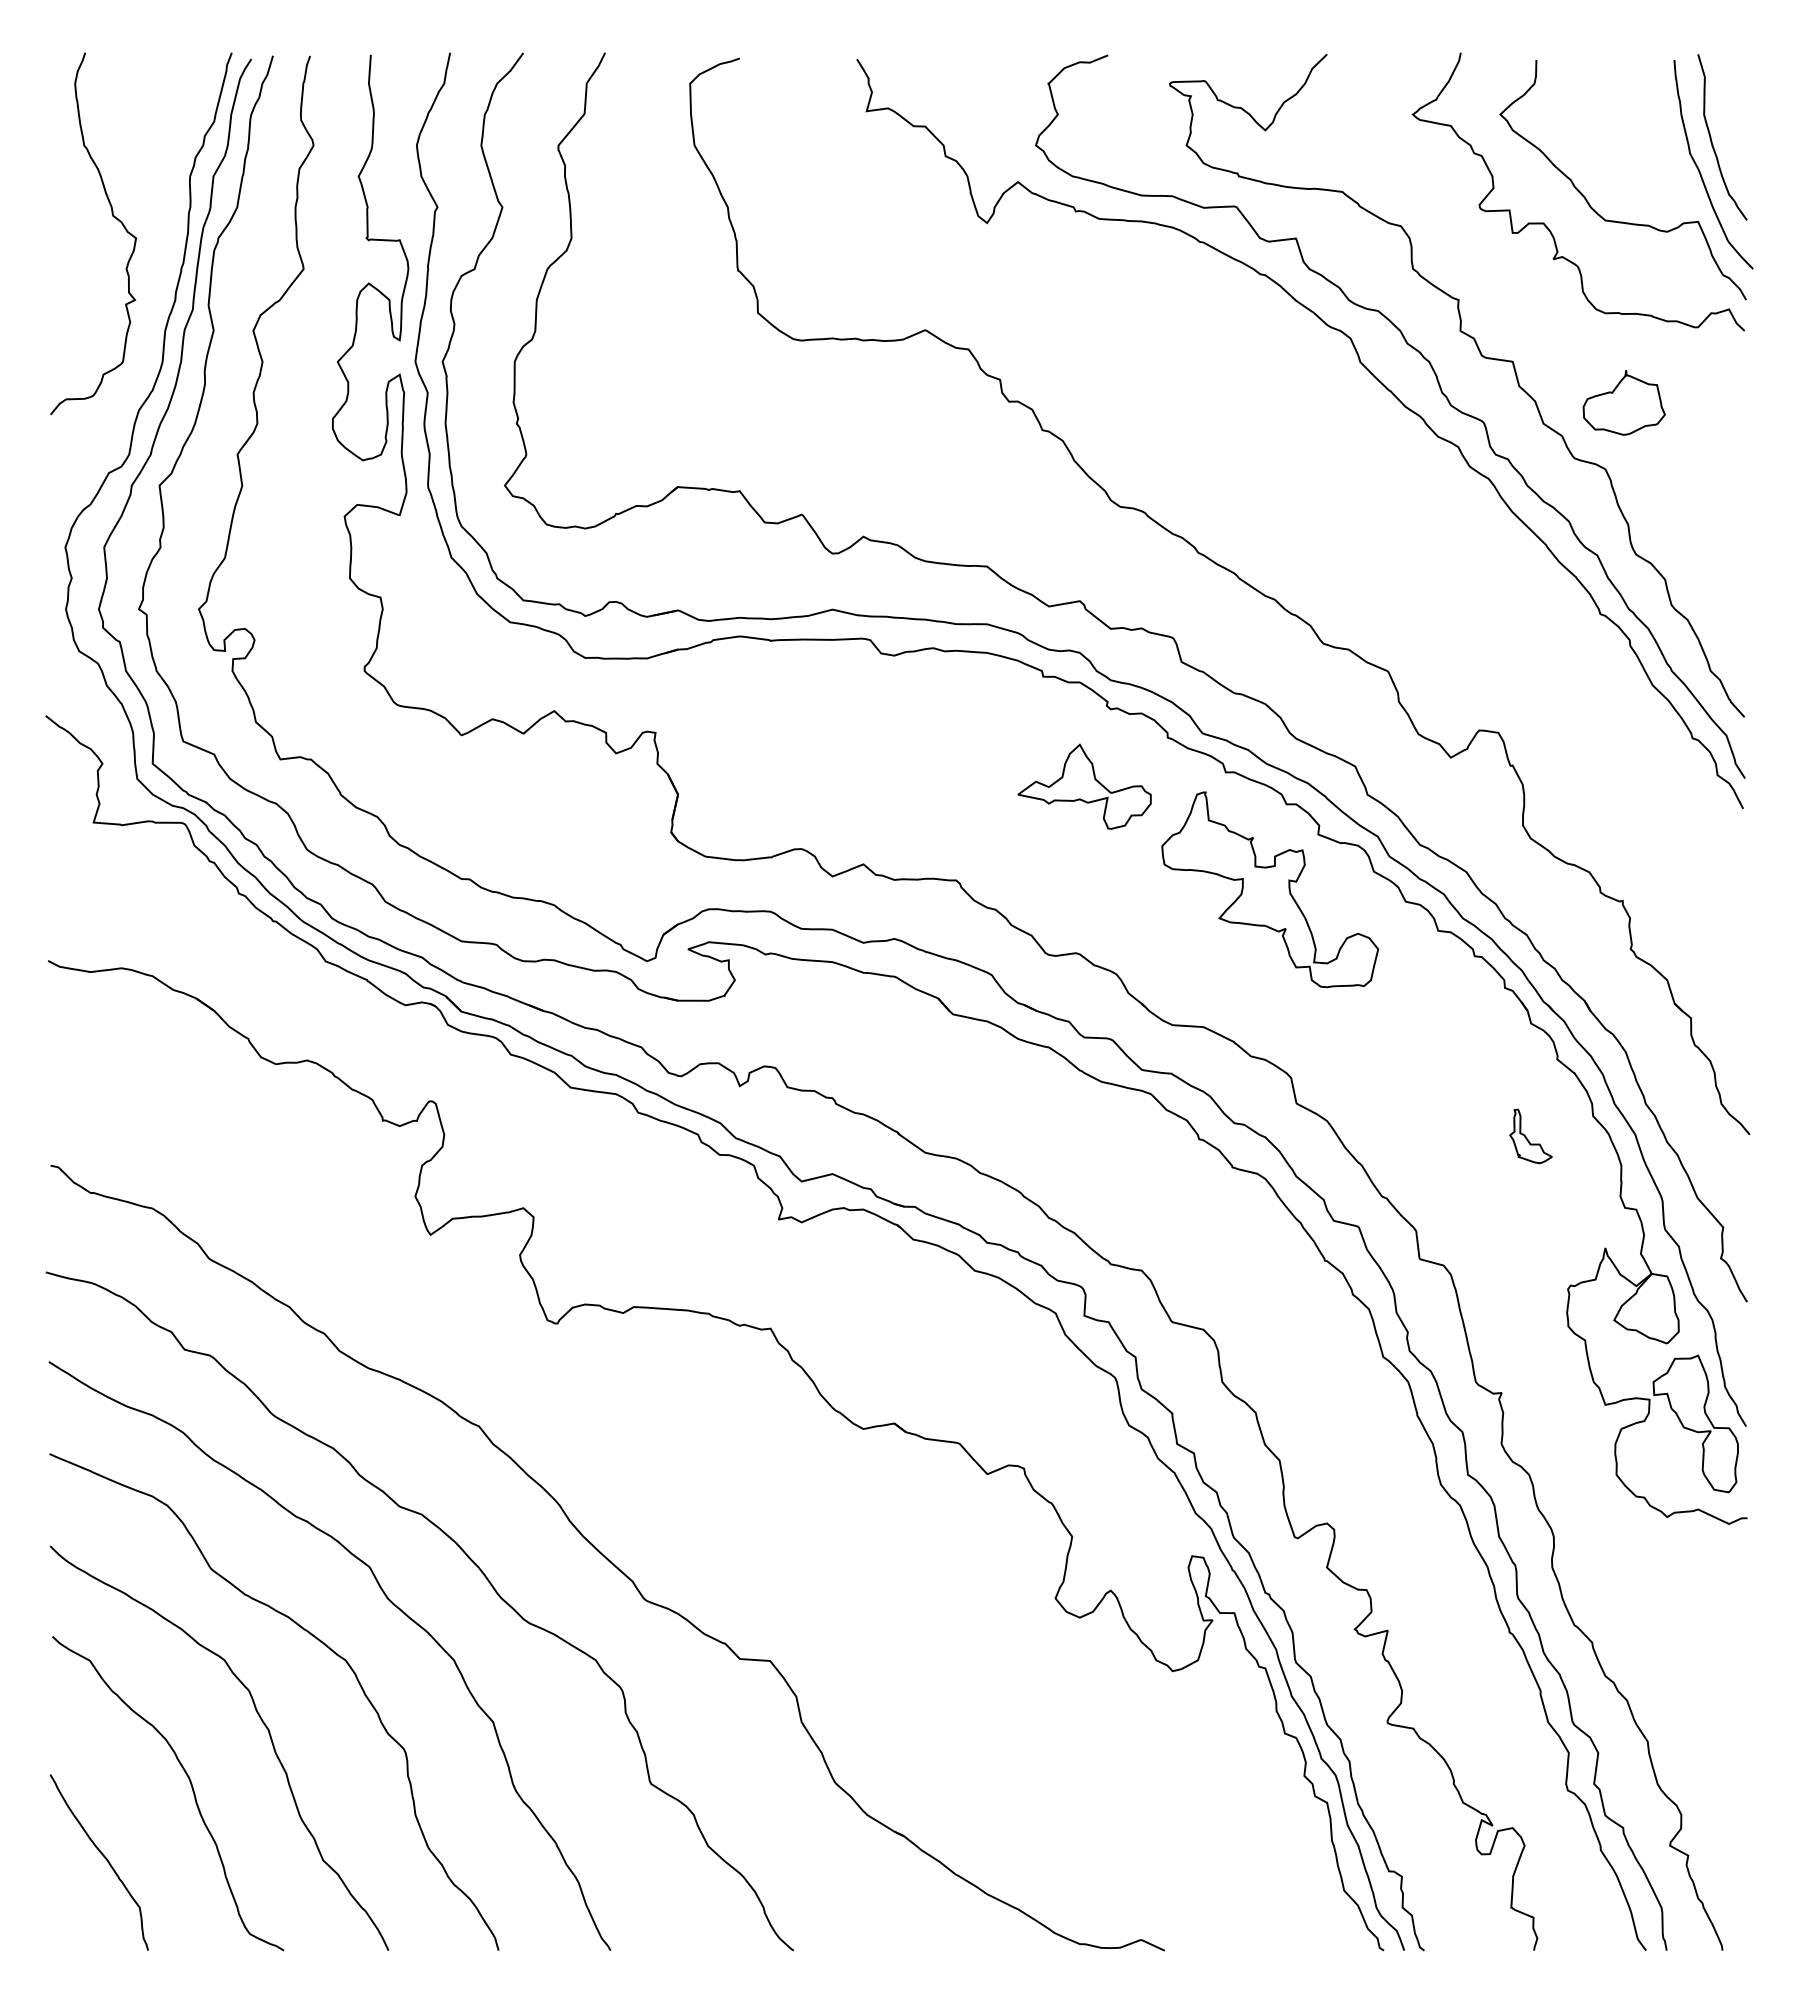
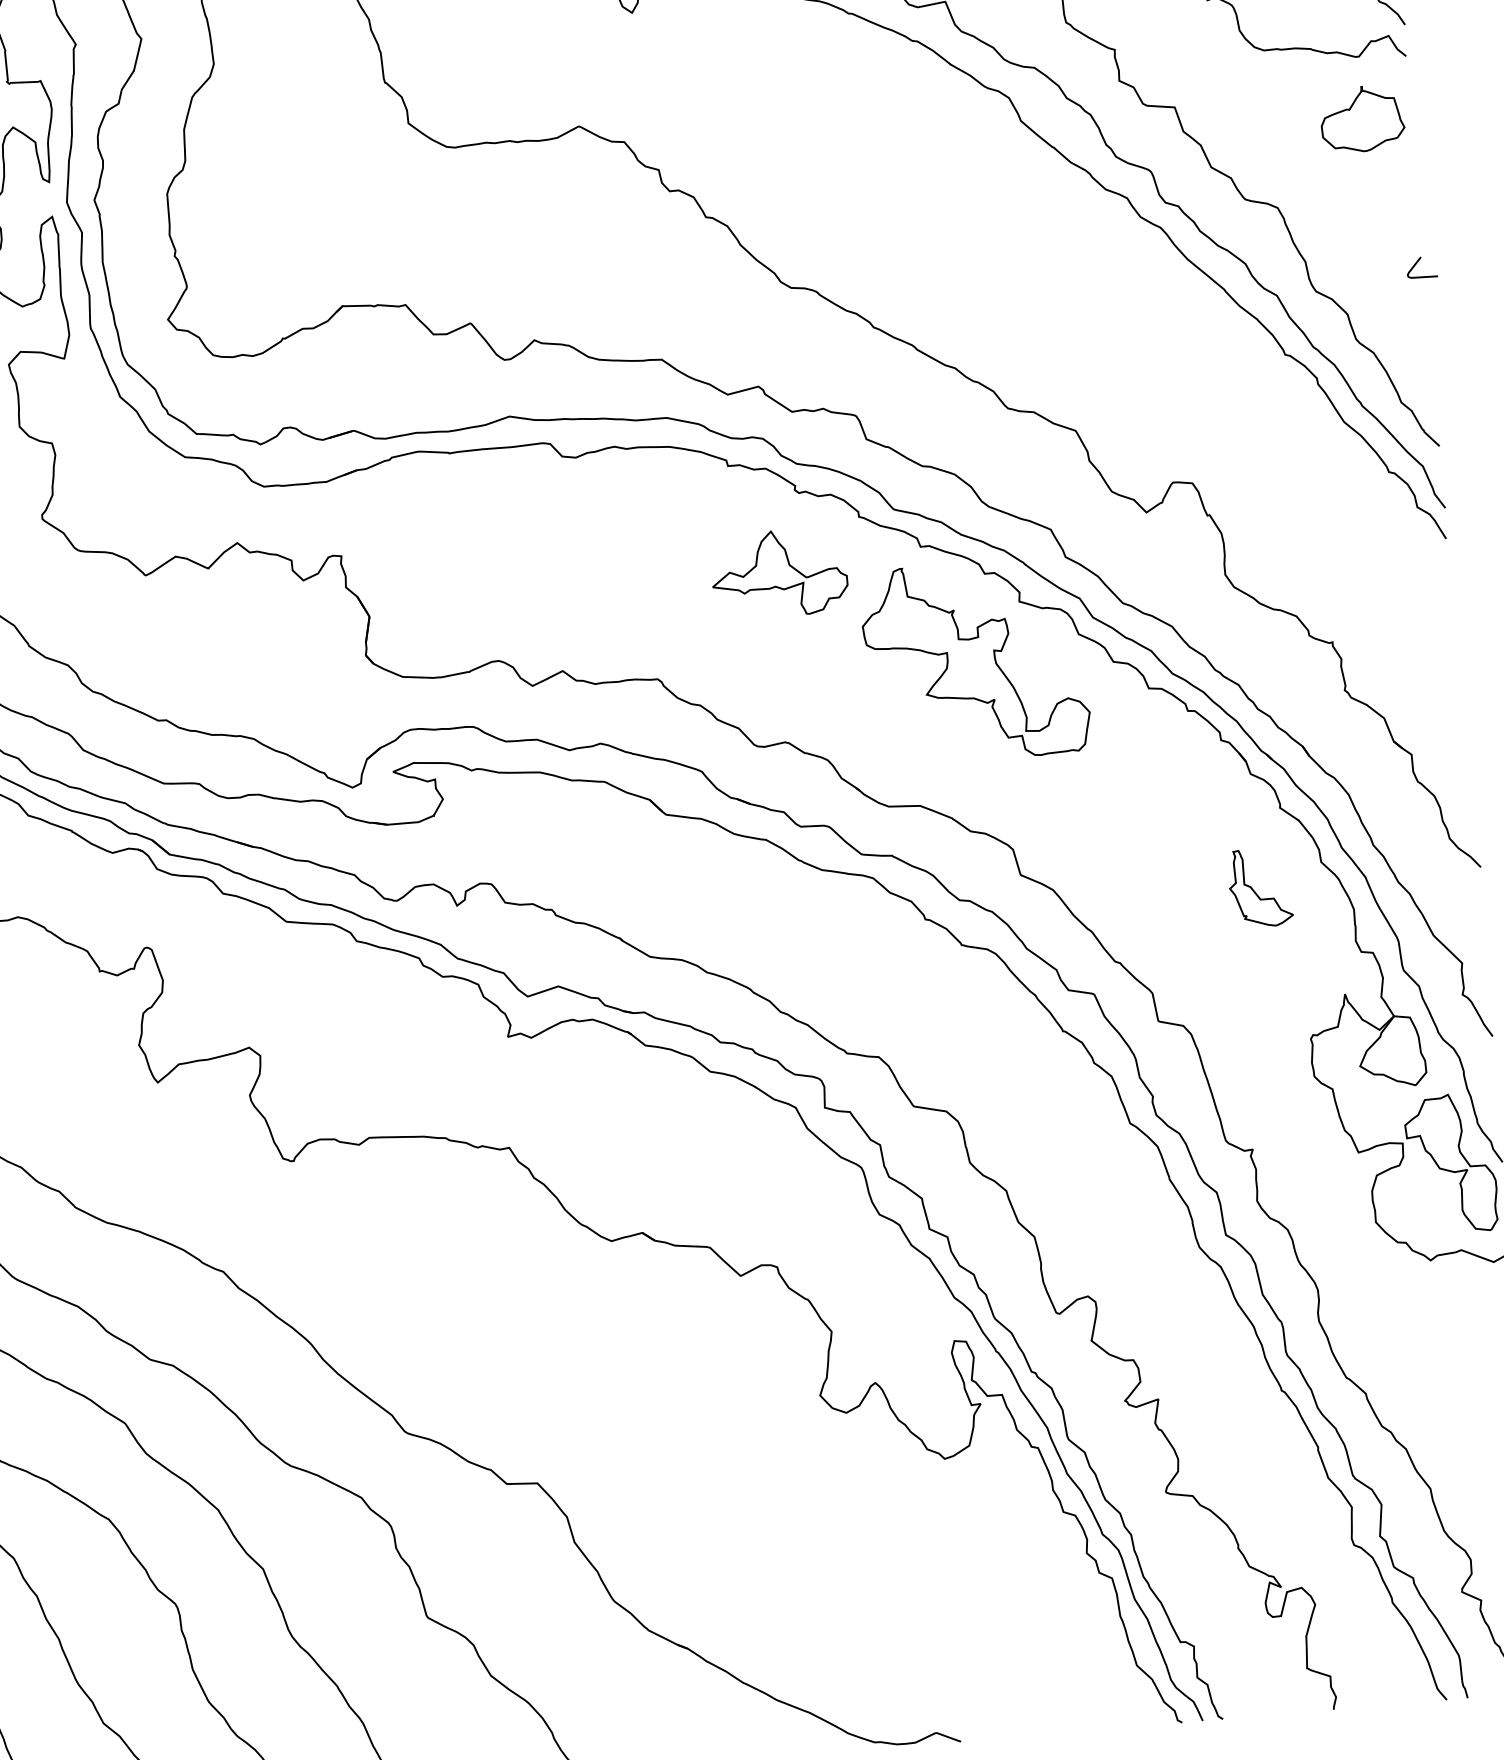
part: (1623, 402) -> (1361, 118), moved
curve: (1738, 535) -> (1417, 263), added
part: (1530, 1136) -> (1259, 888), size x1.43

